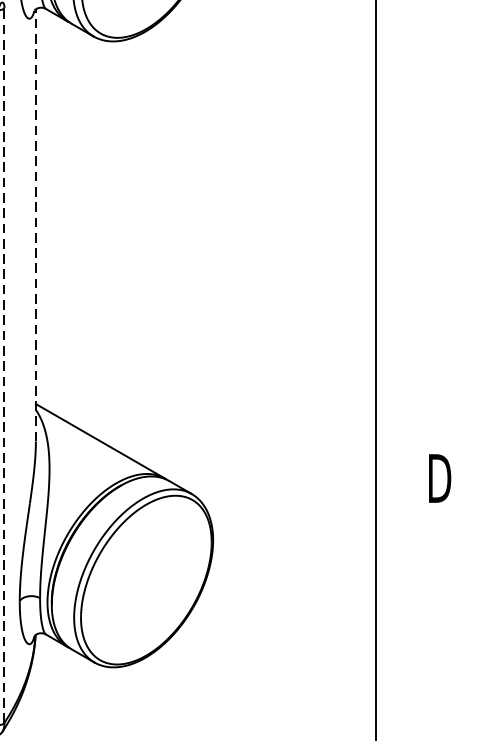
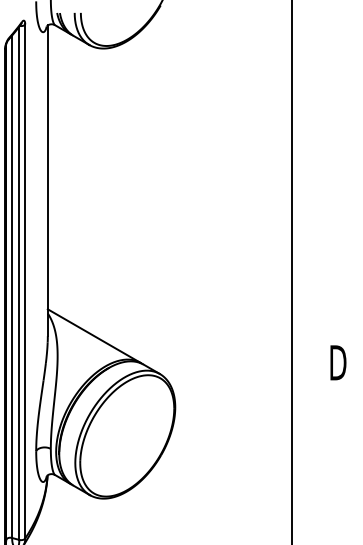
line: (35, 224) -> (47, 180), dashed -> solid
line: (4, 365) -> (25, 281), dashed -> solid

